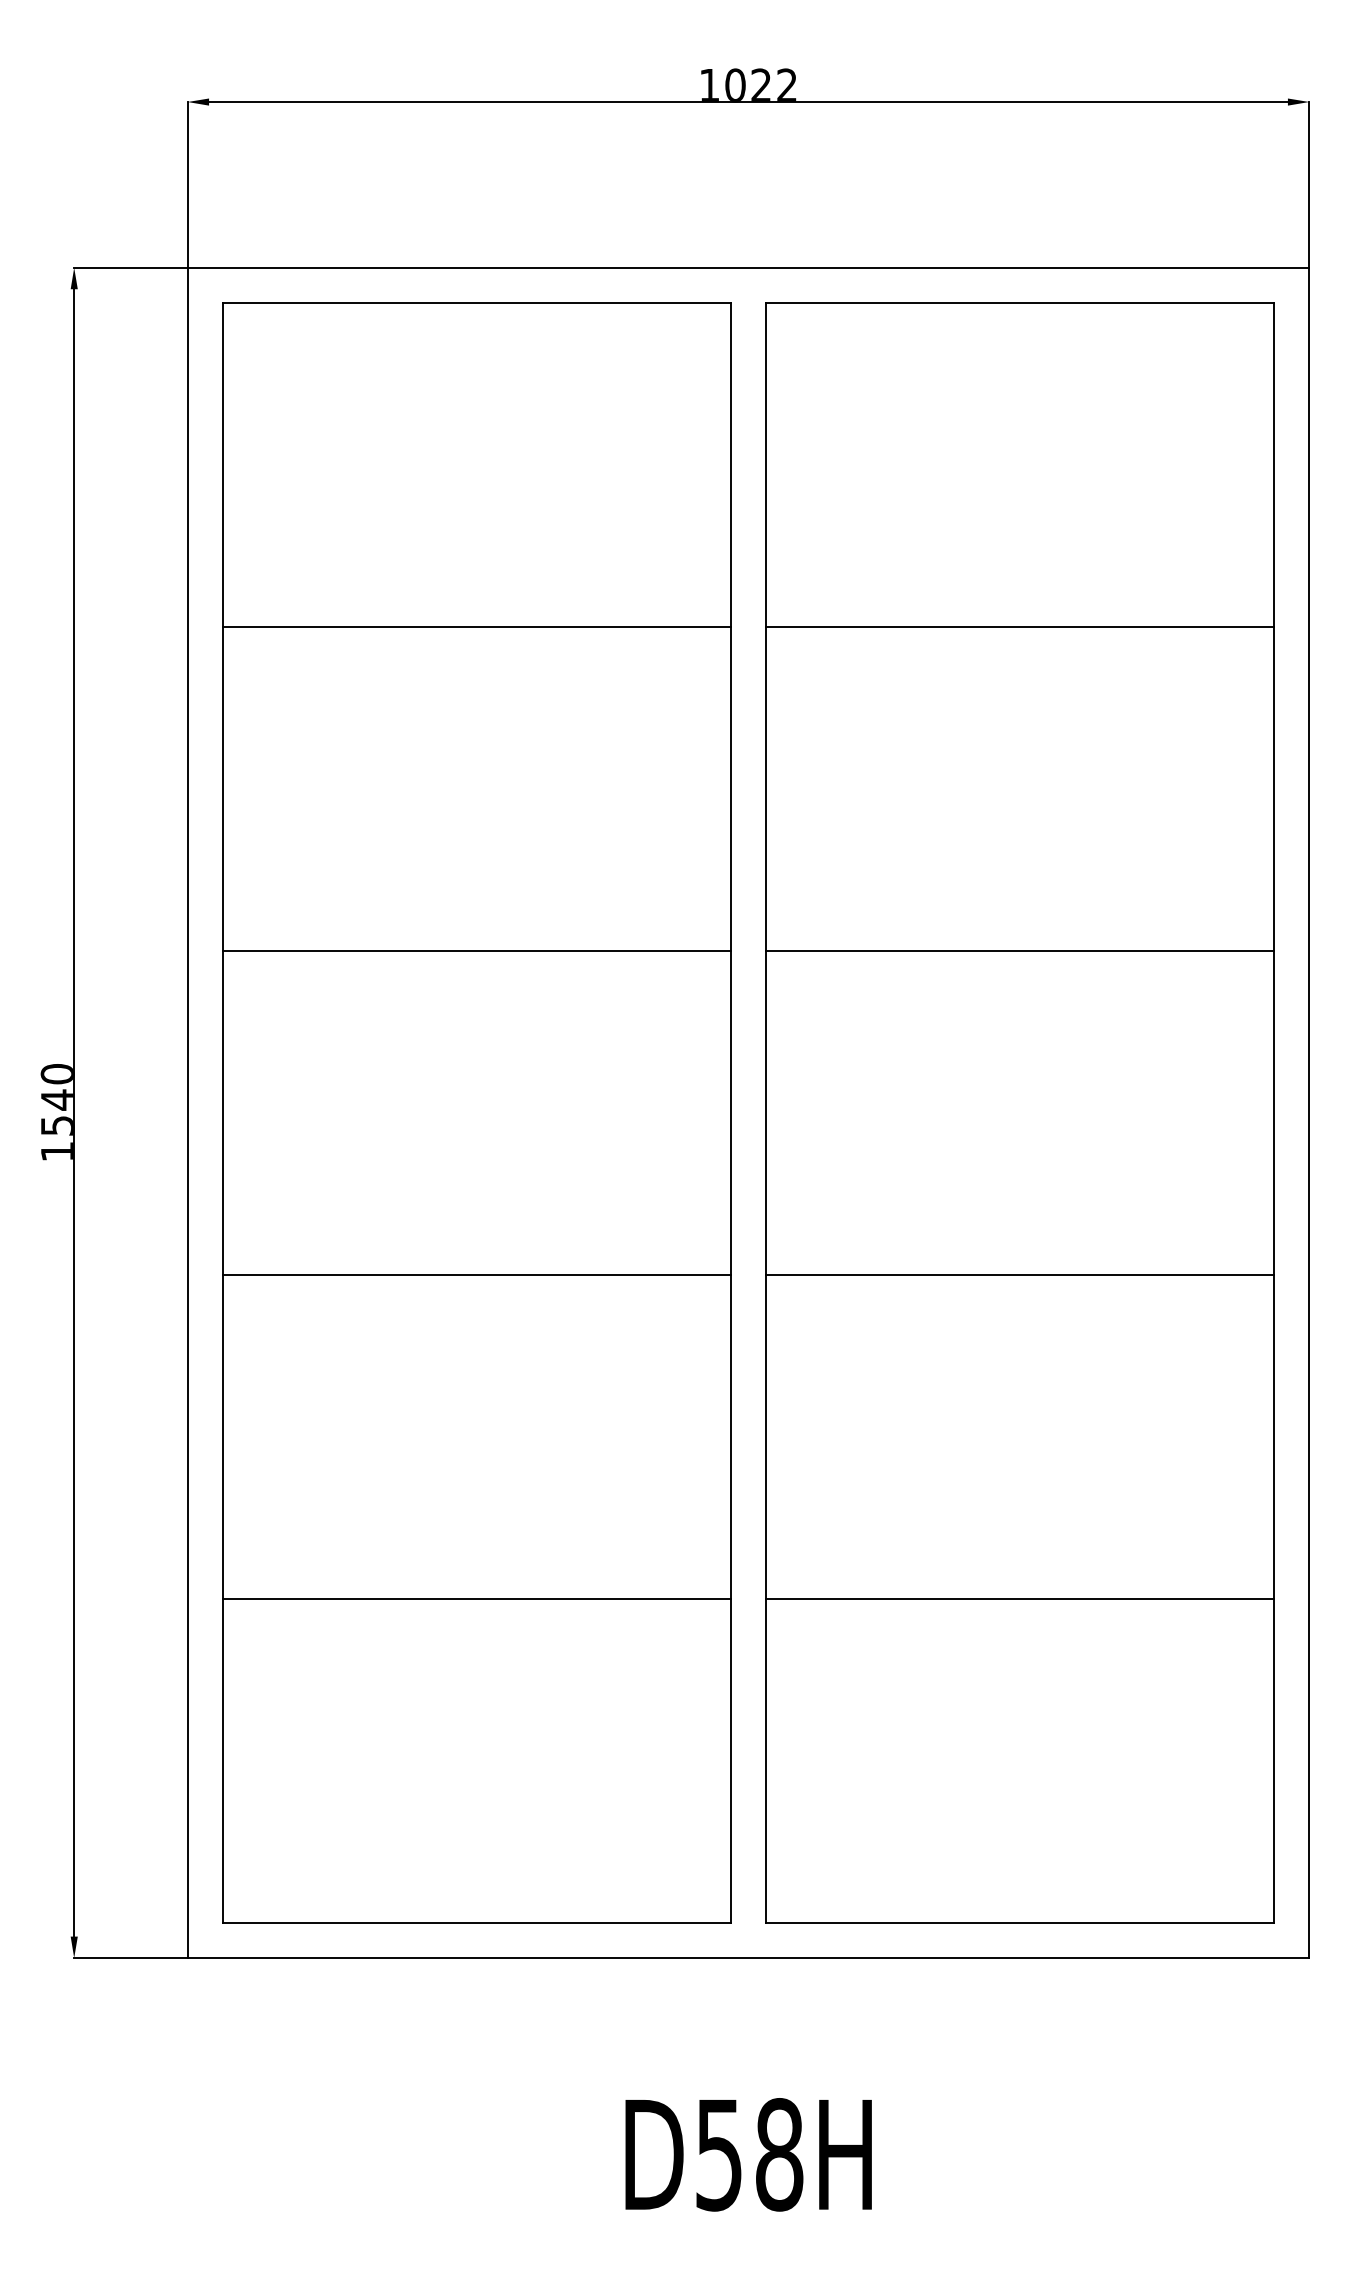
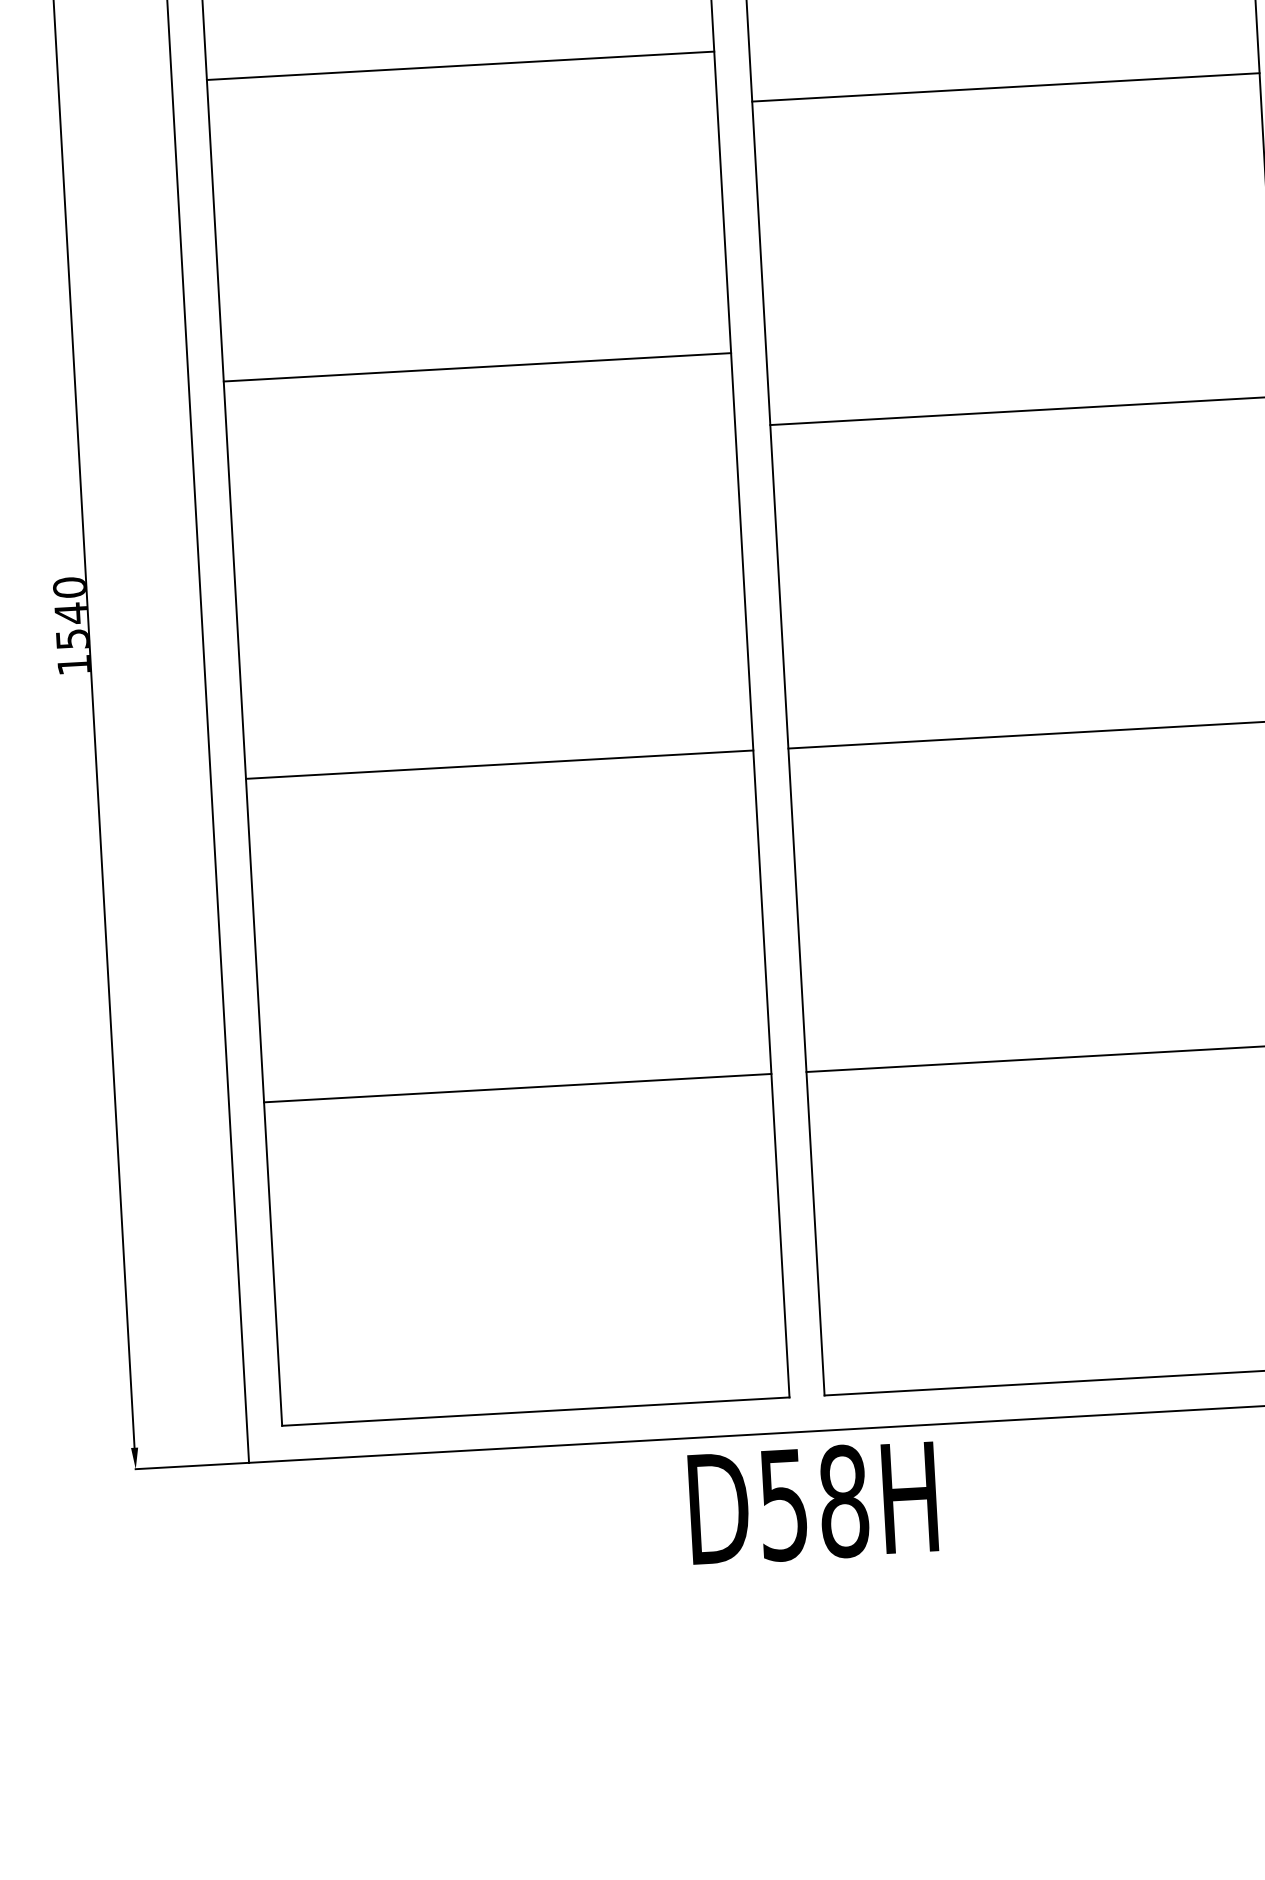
line: (476, 626) -> (460, 65), moved
line: (476, 950) -> (477, 366), moved
text: (748, 2154) -> (812, 1502), moved

